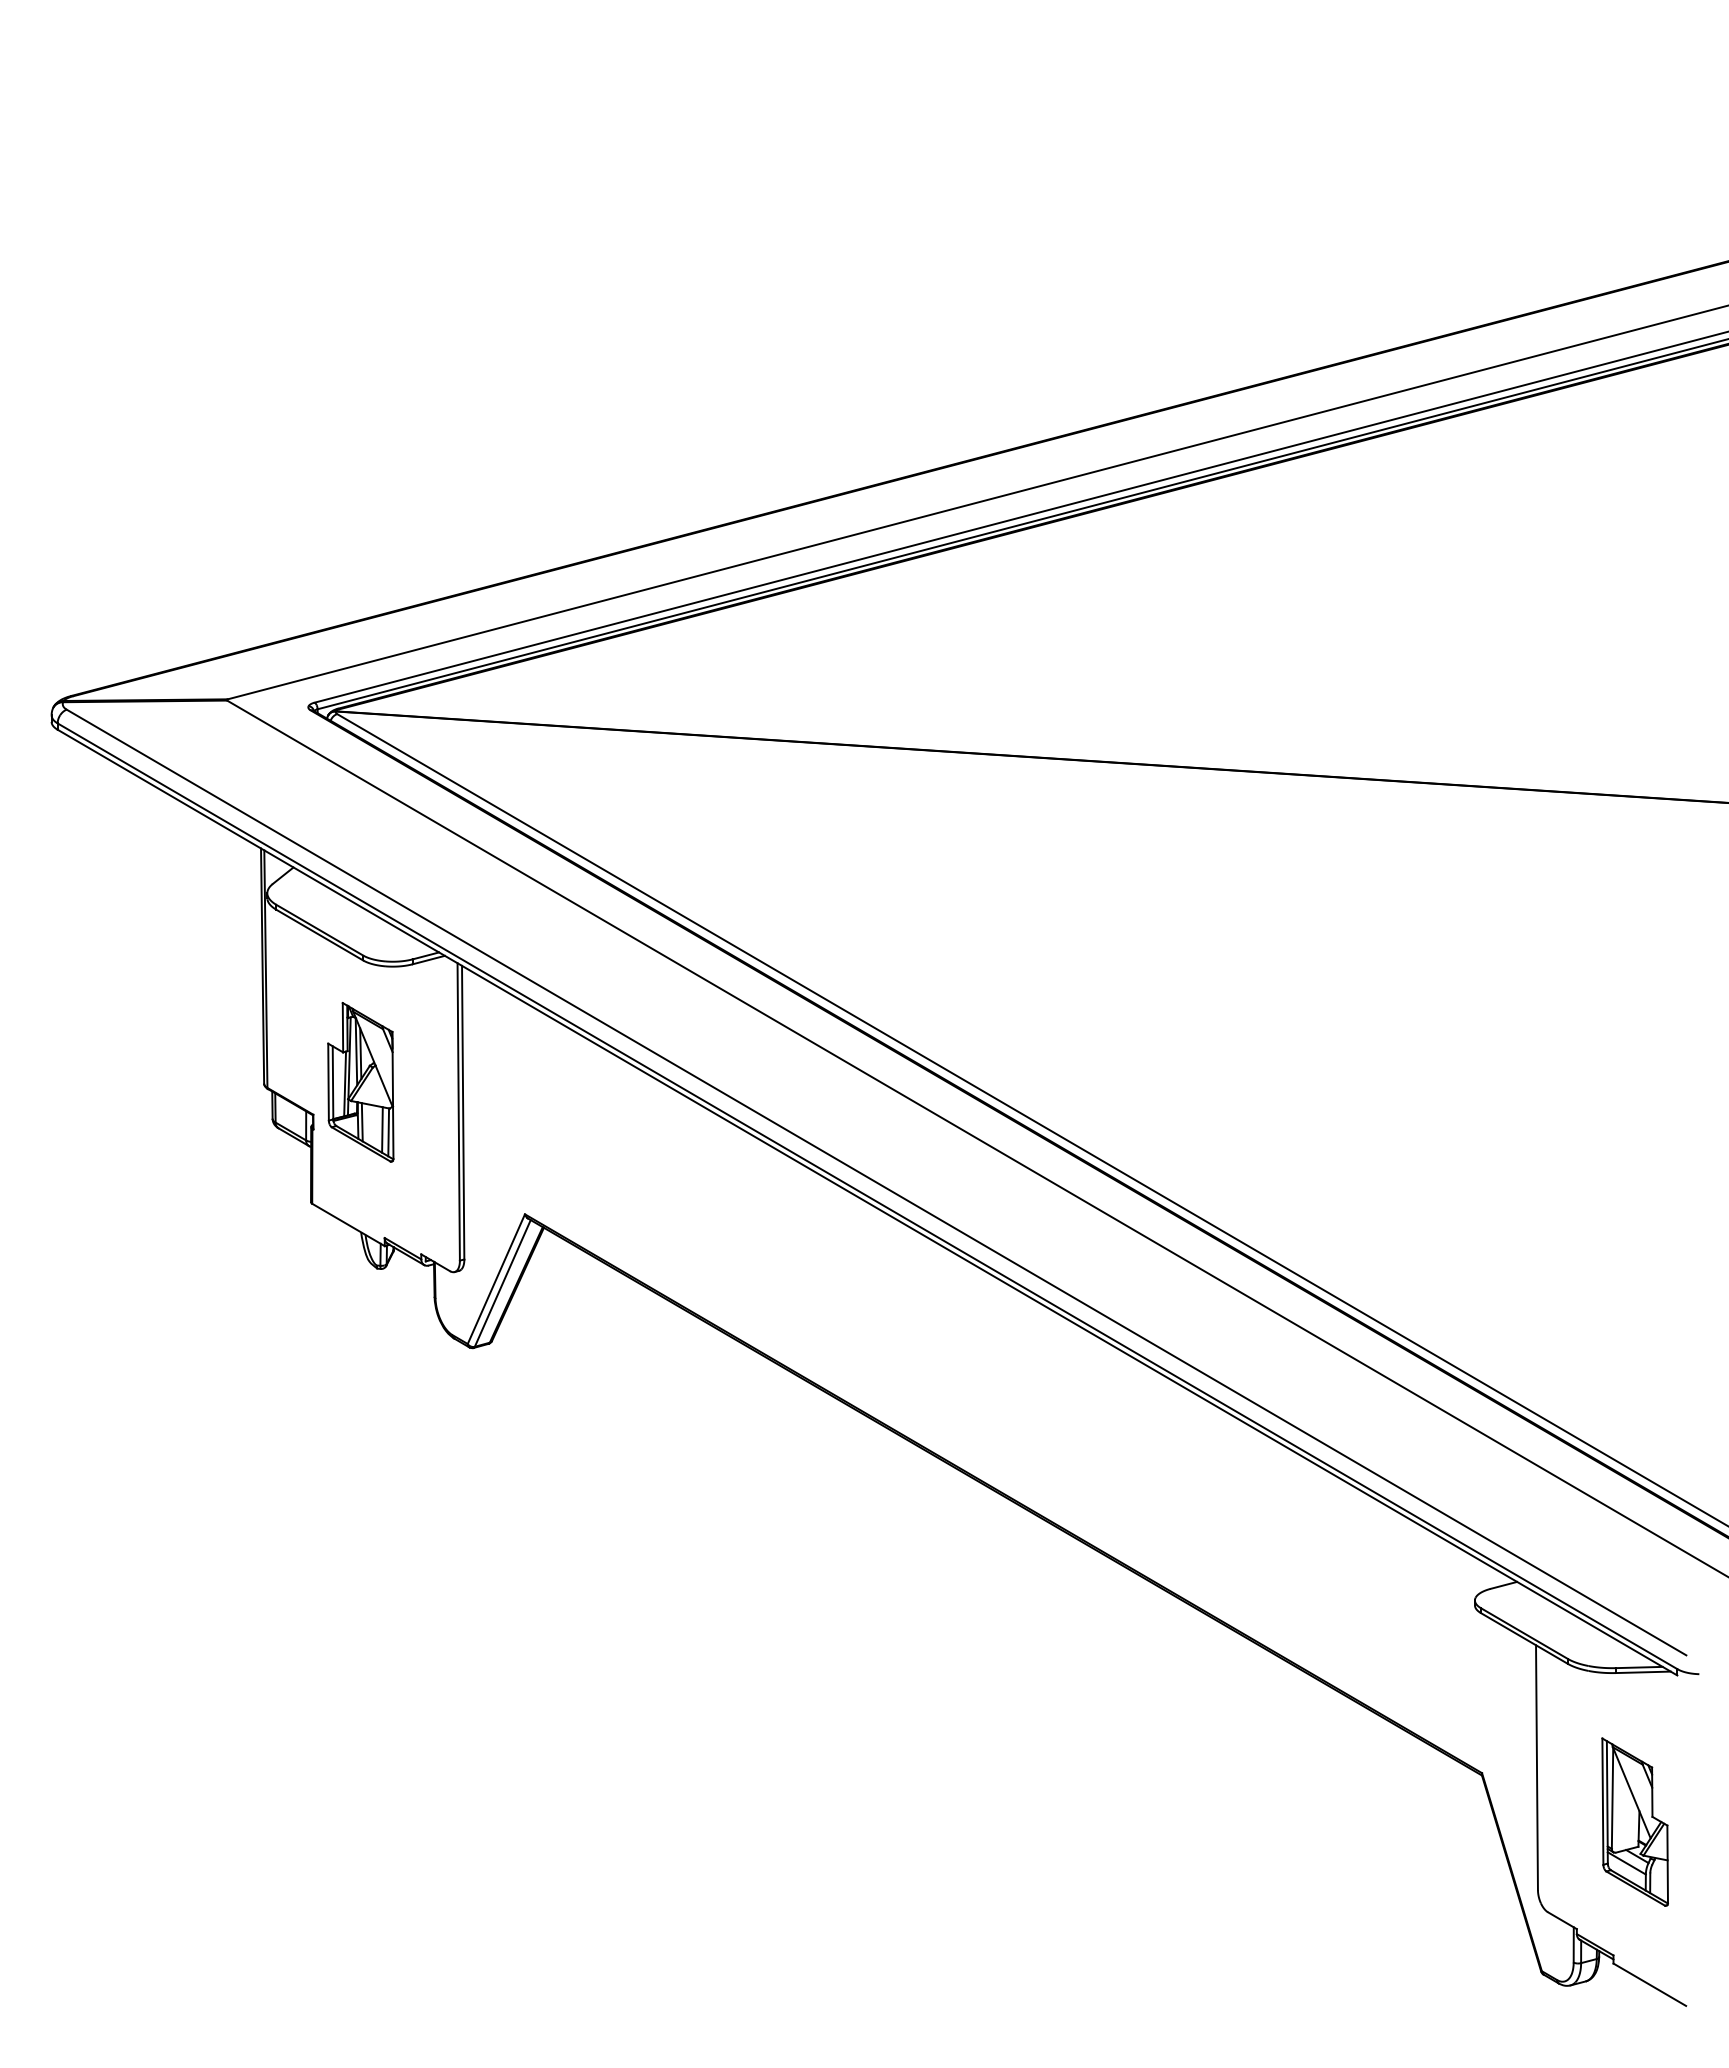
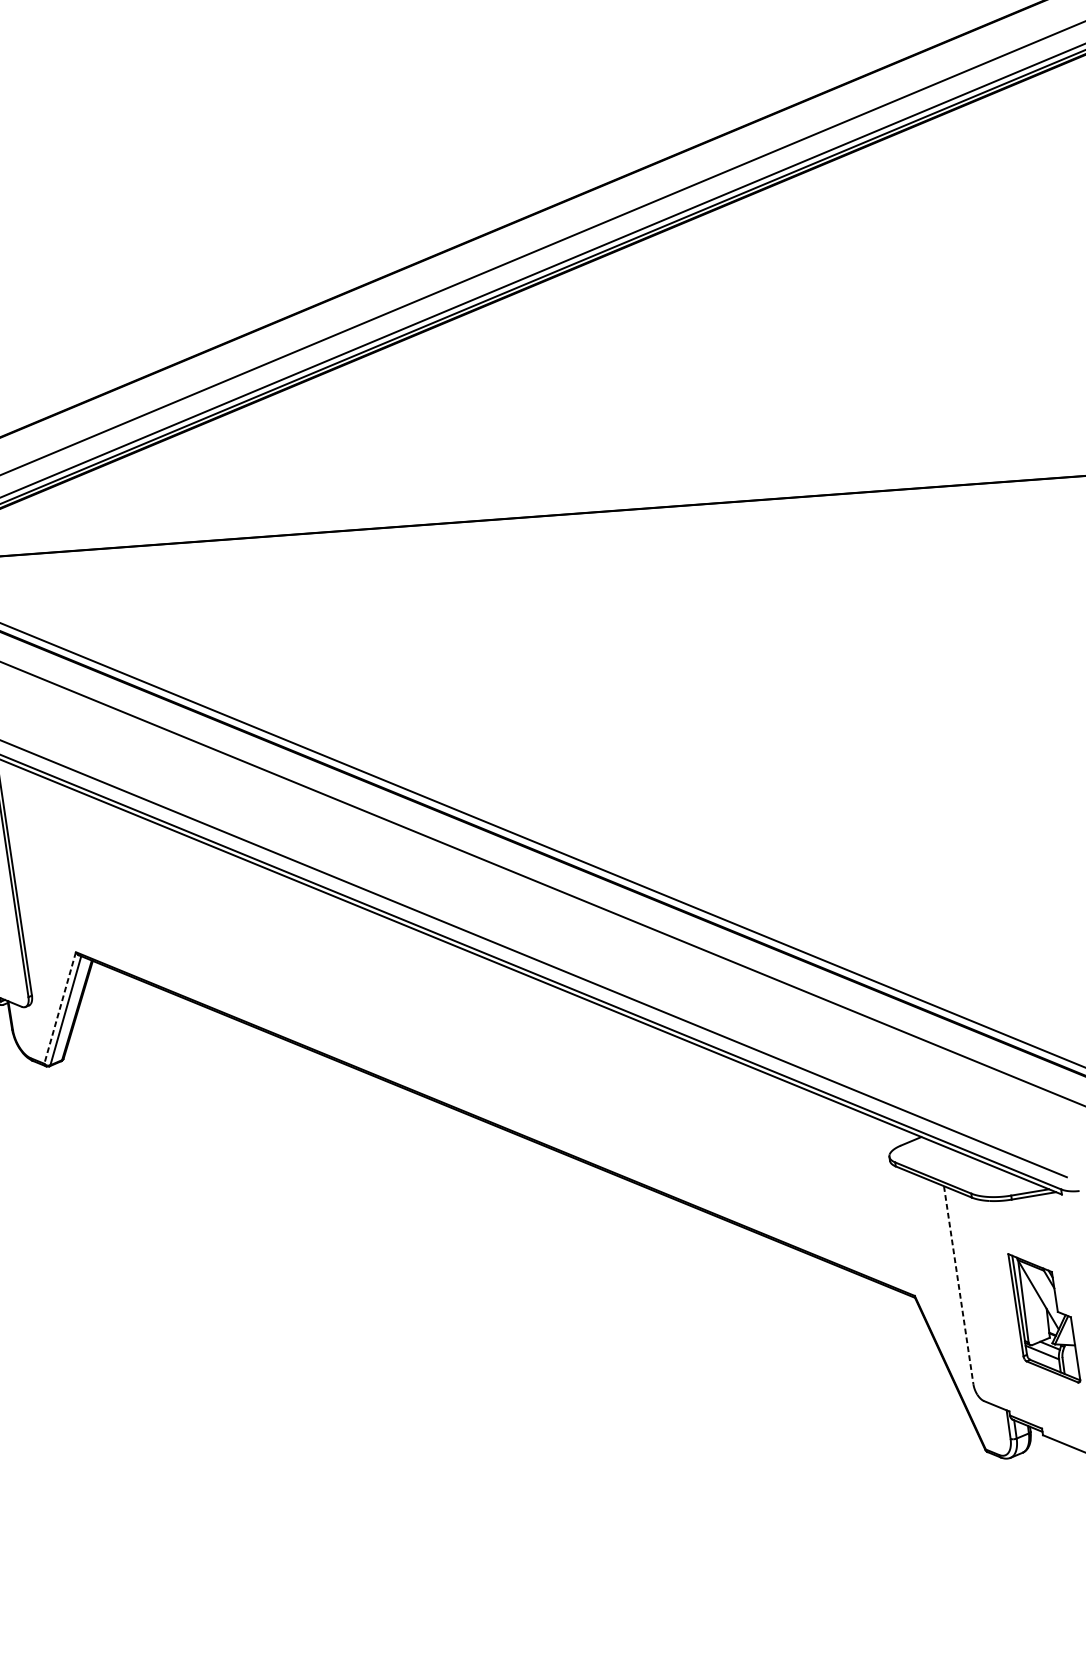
line: (496, 1279) -> (60, 1008), solid -> dashed
line: (1537, 1768) -> (959, 1285), solid -> dashed

